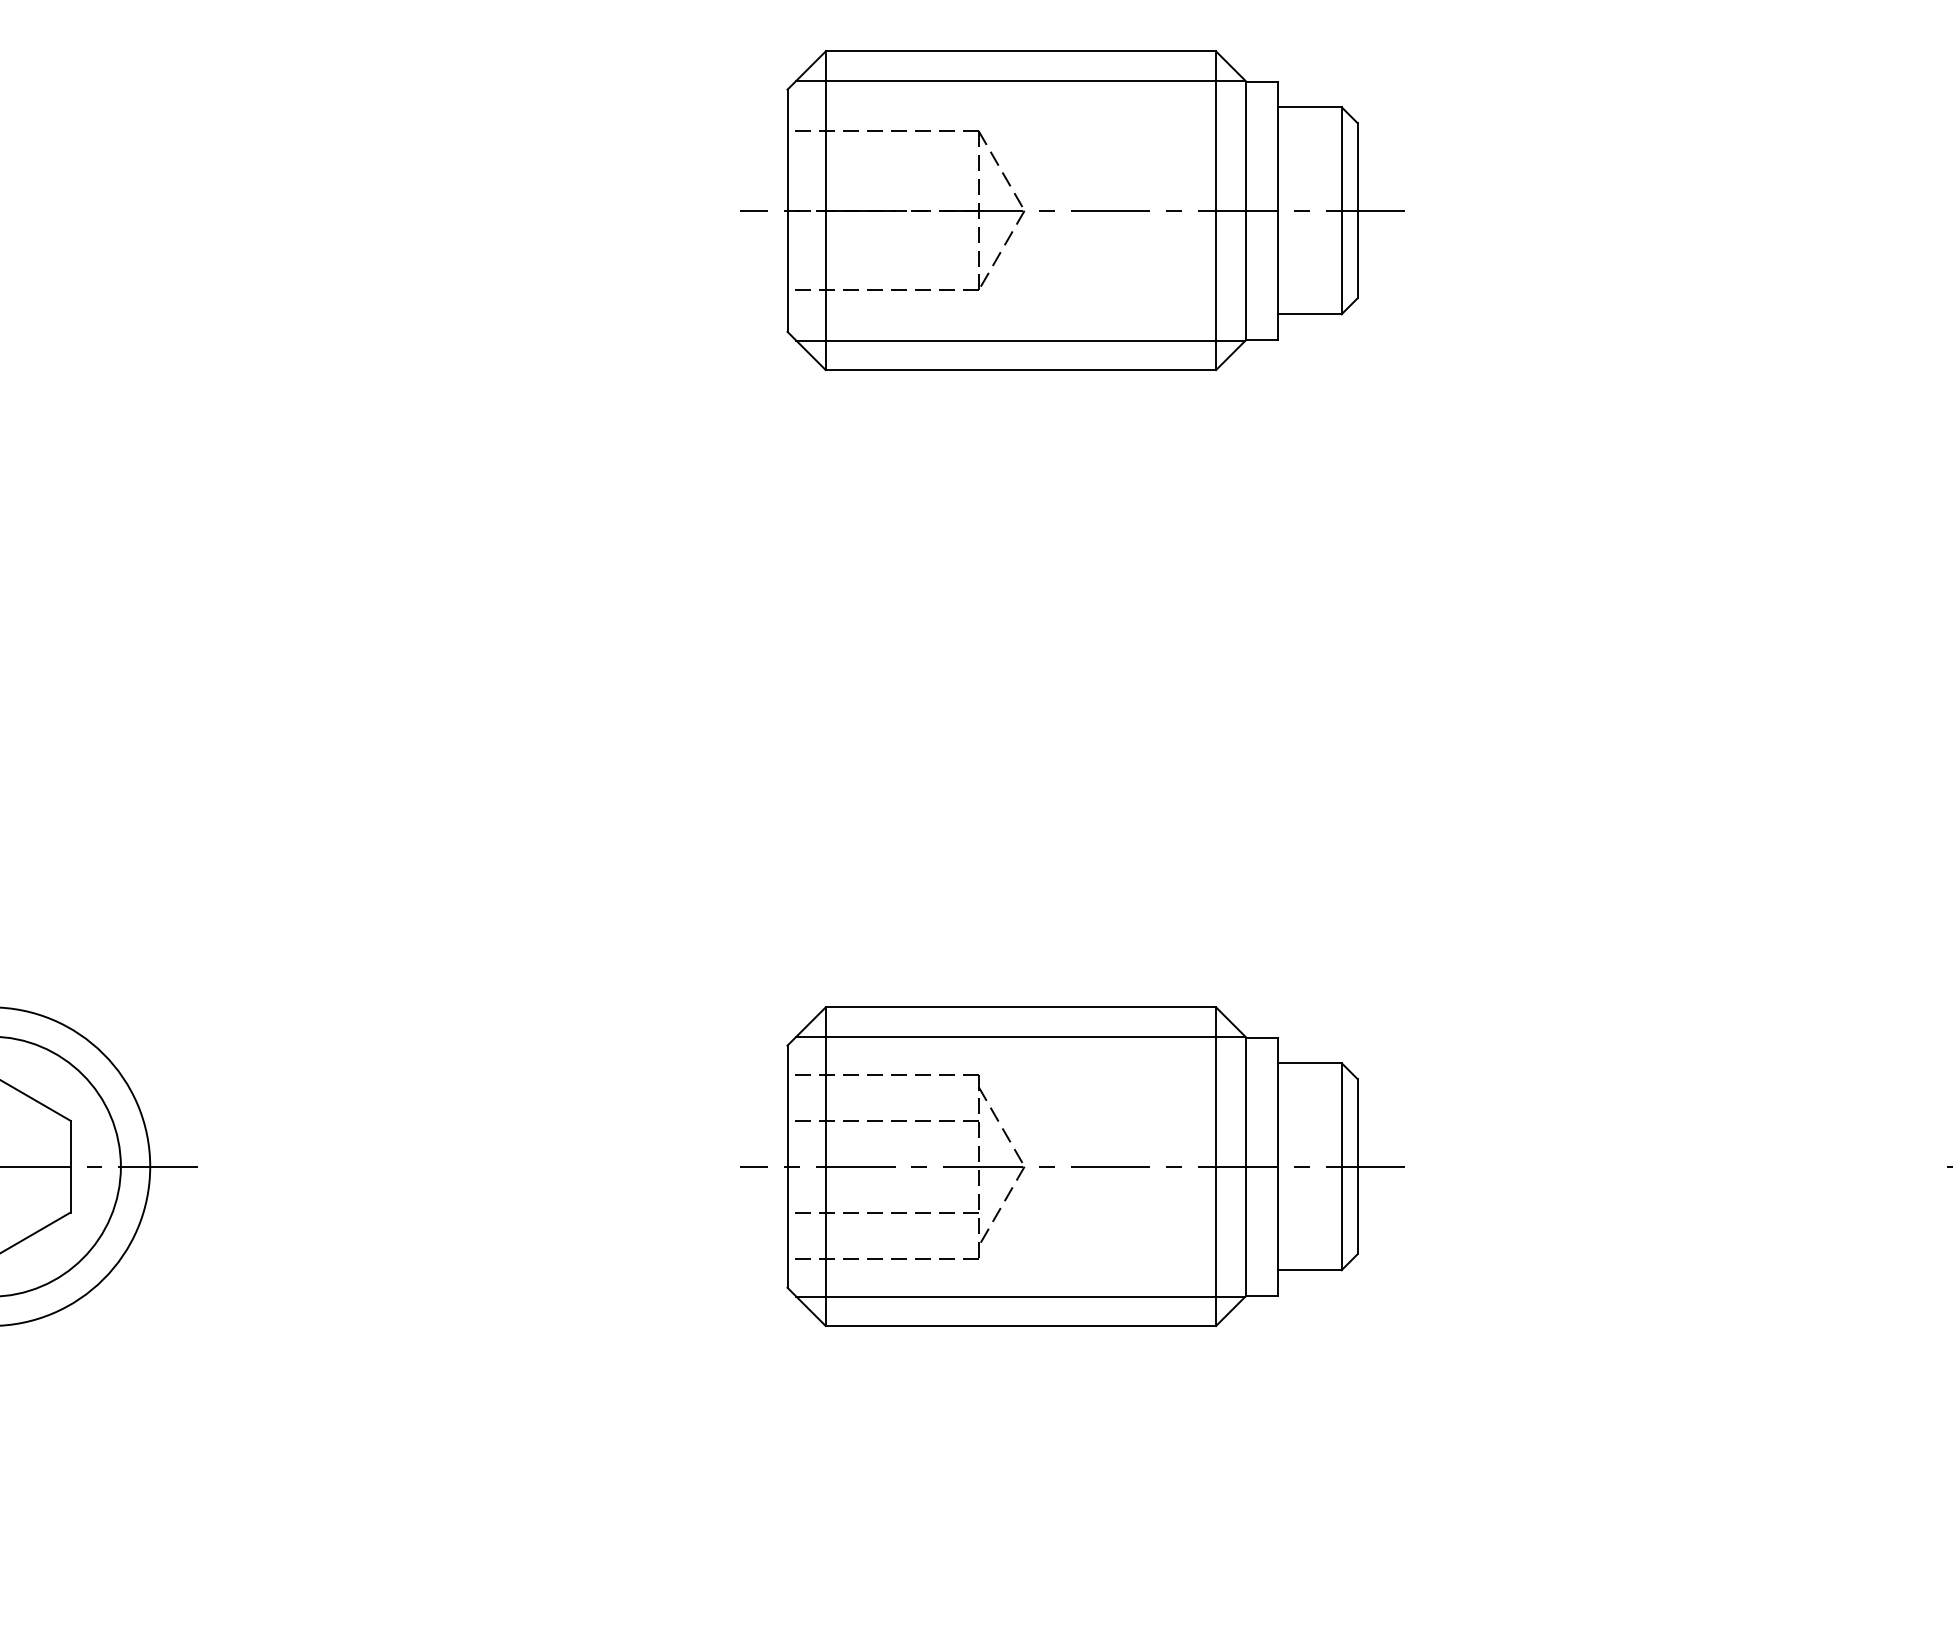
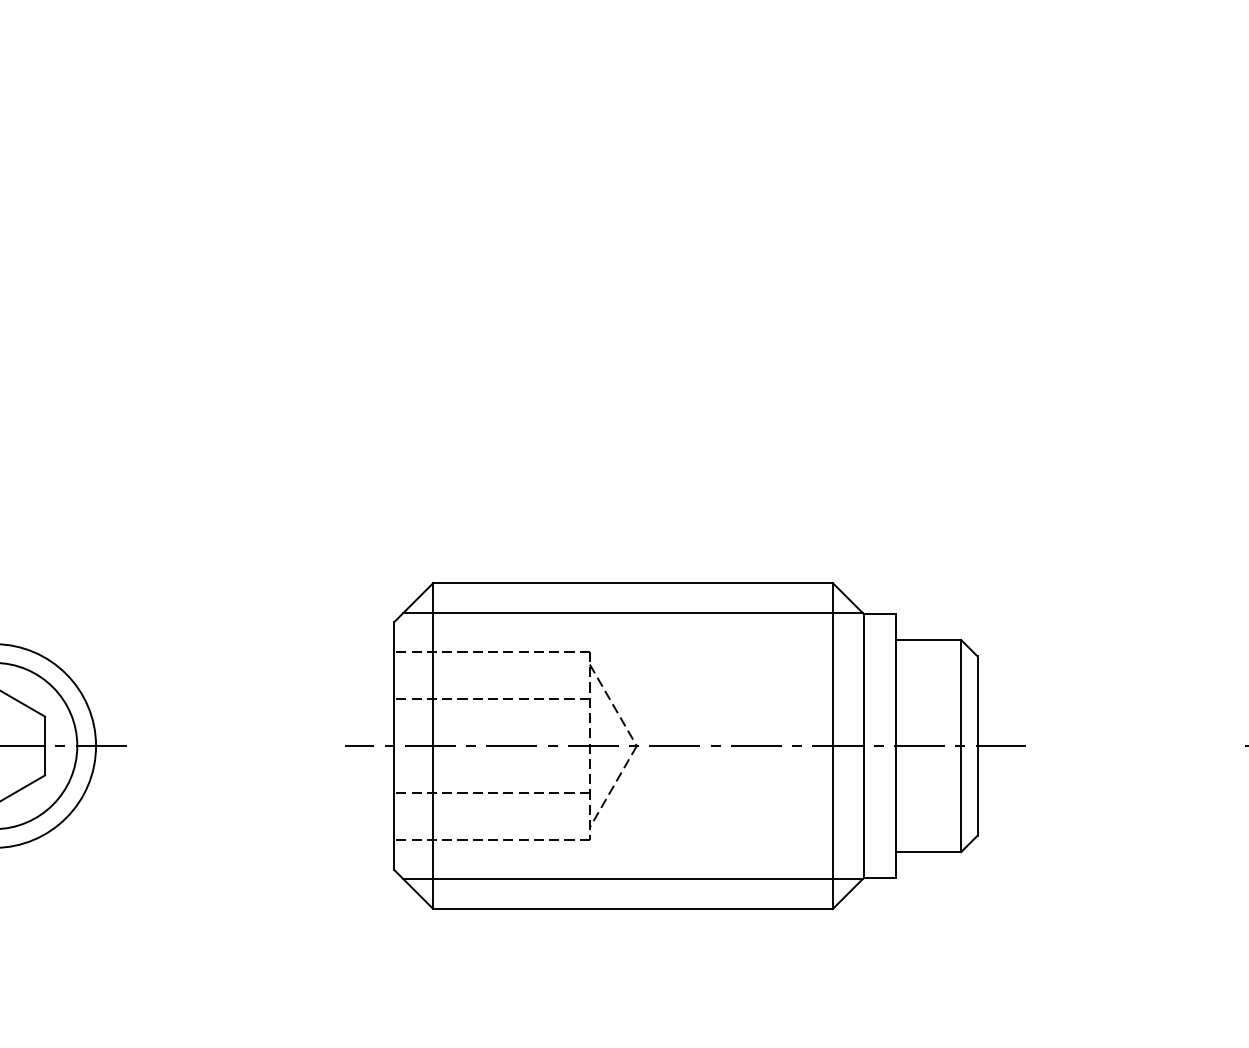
part: (1071, 210) -> (685, 134), removed
part: (1071, 1165) -> (685, 745), size x1.6

